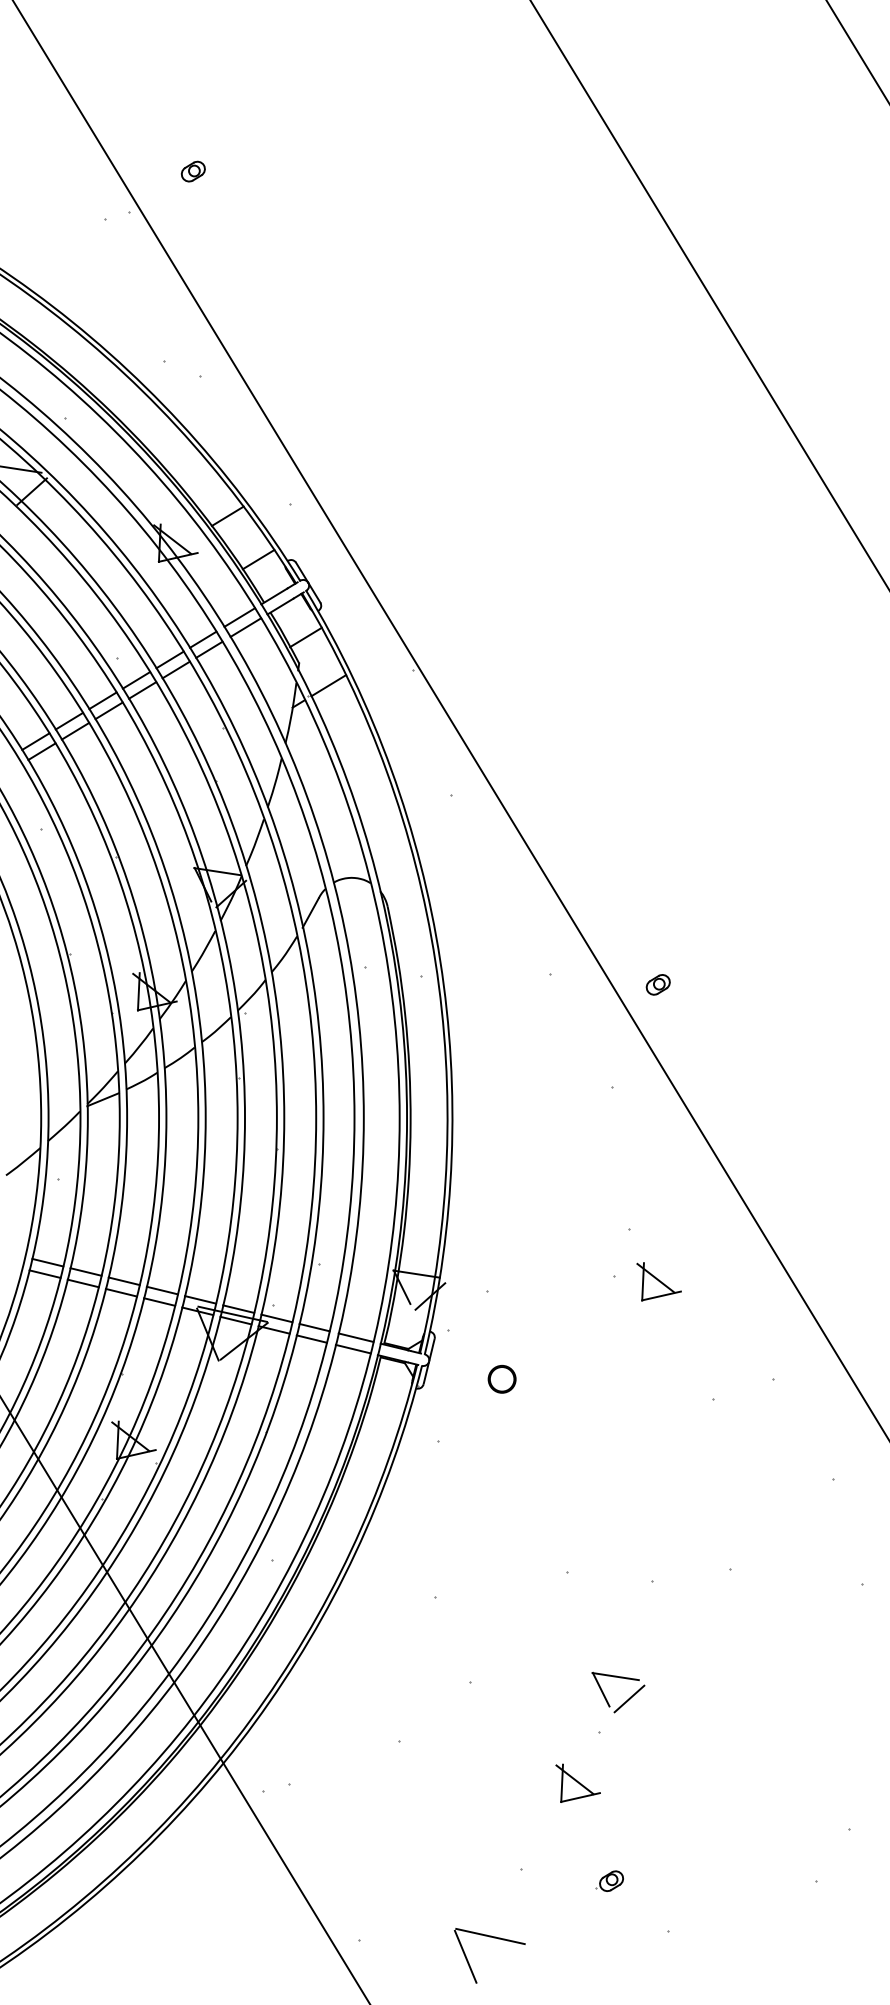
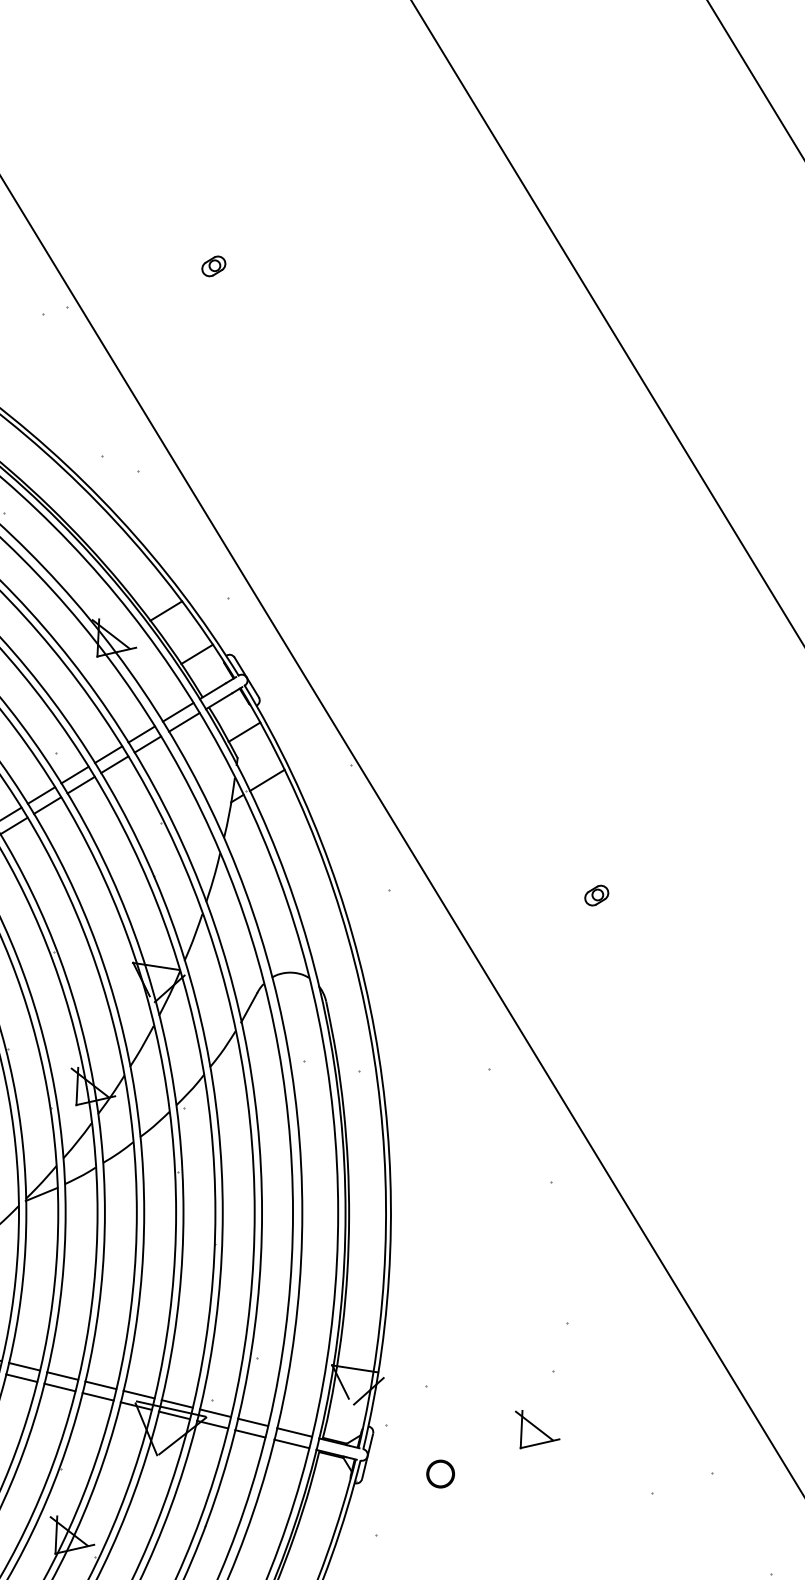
part: (192, 171) -> (213, 266), moved
part: (657, 984) -> (596, 895), moved
part: (658, 1281) -> (537, 1429), moved

